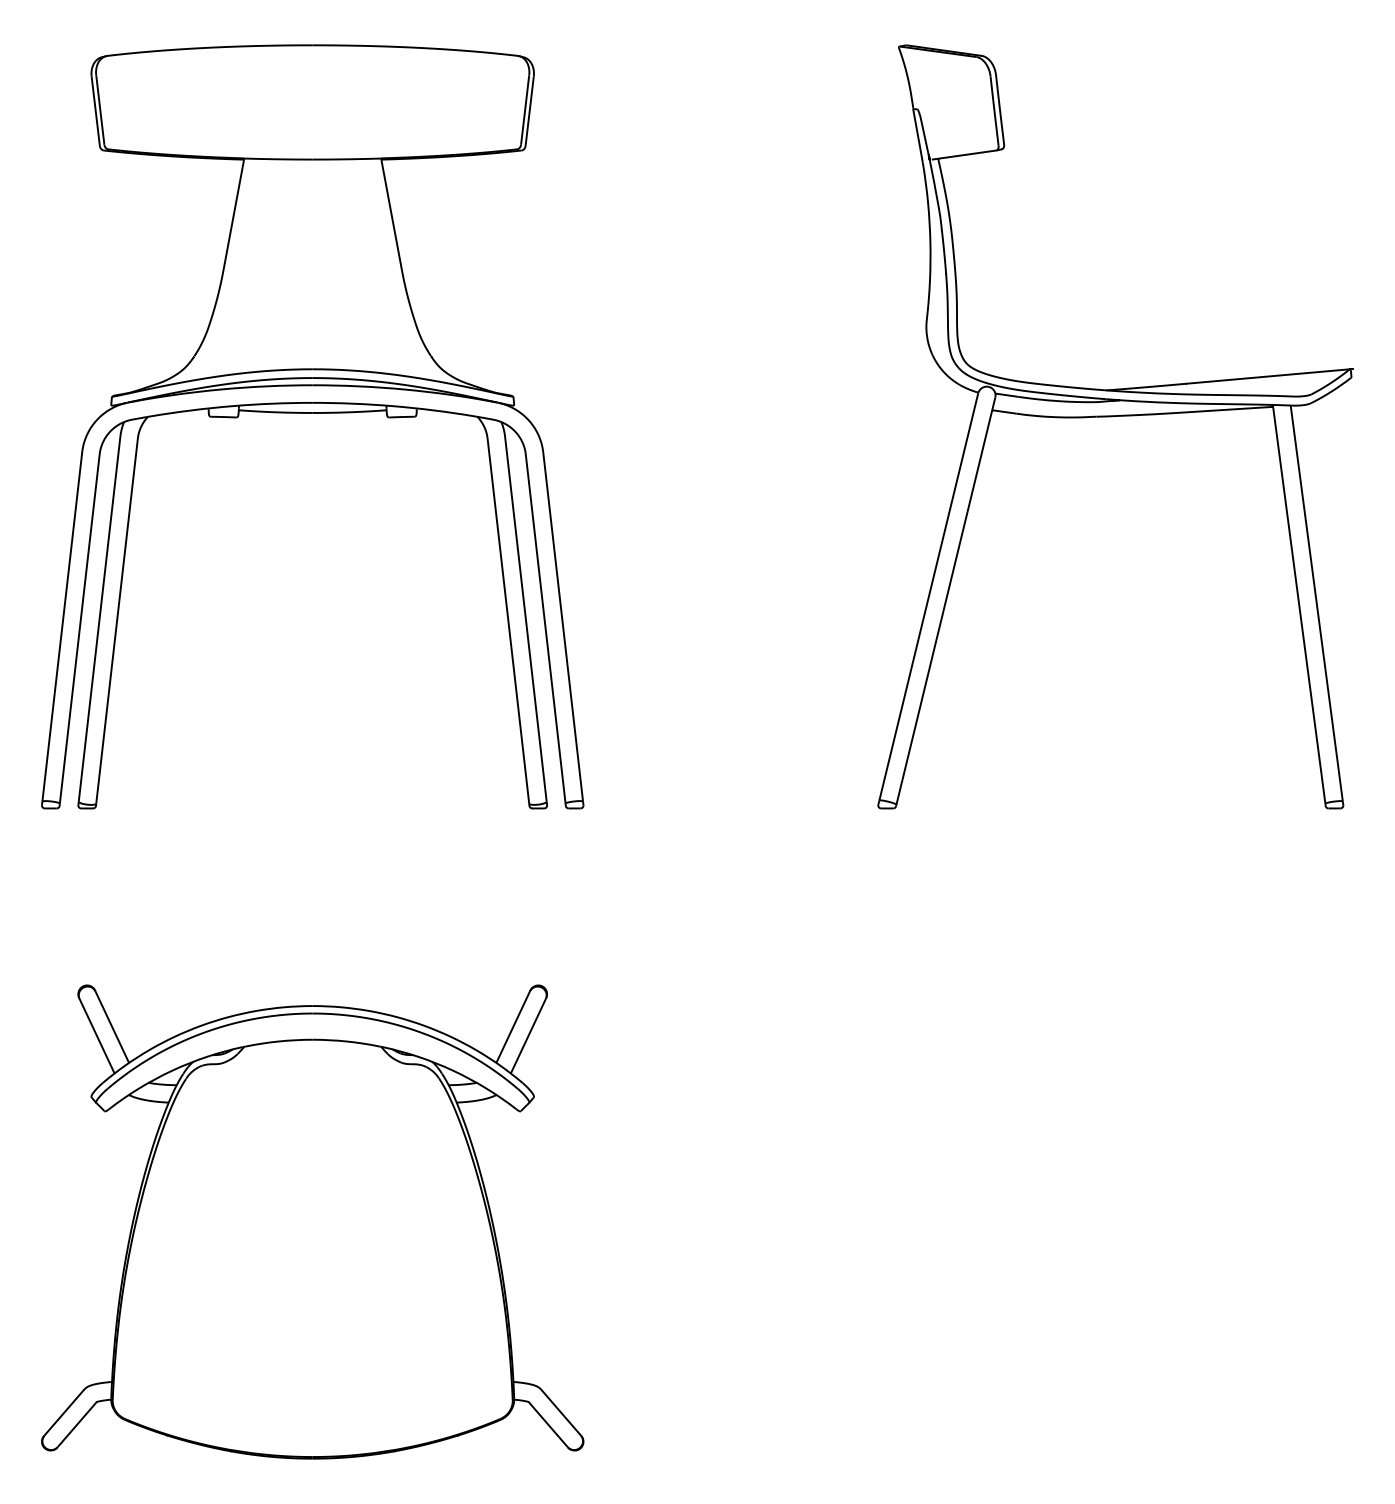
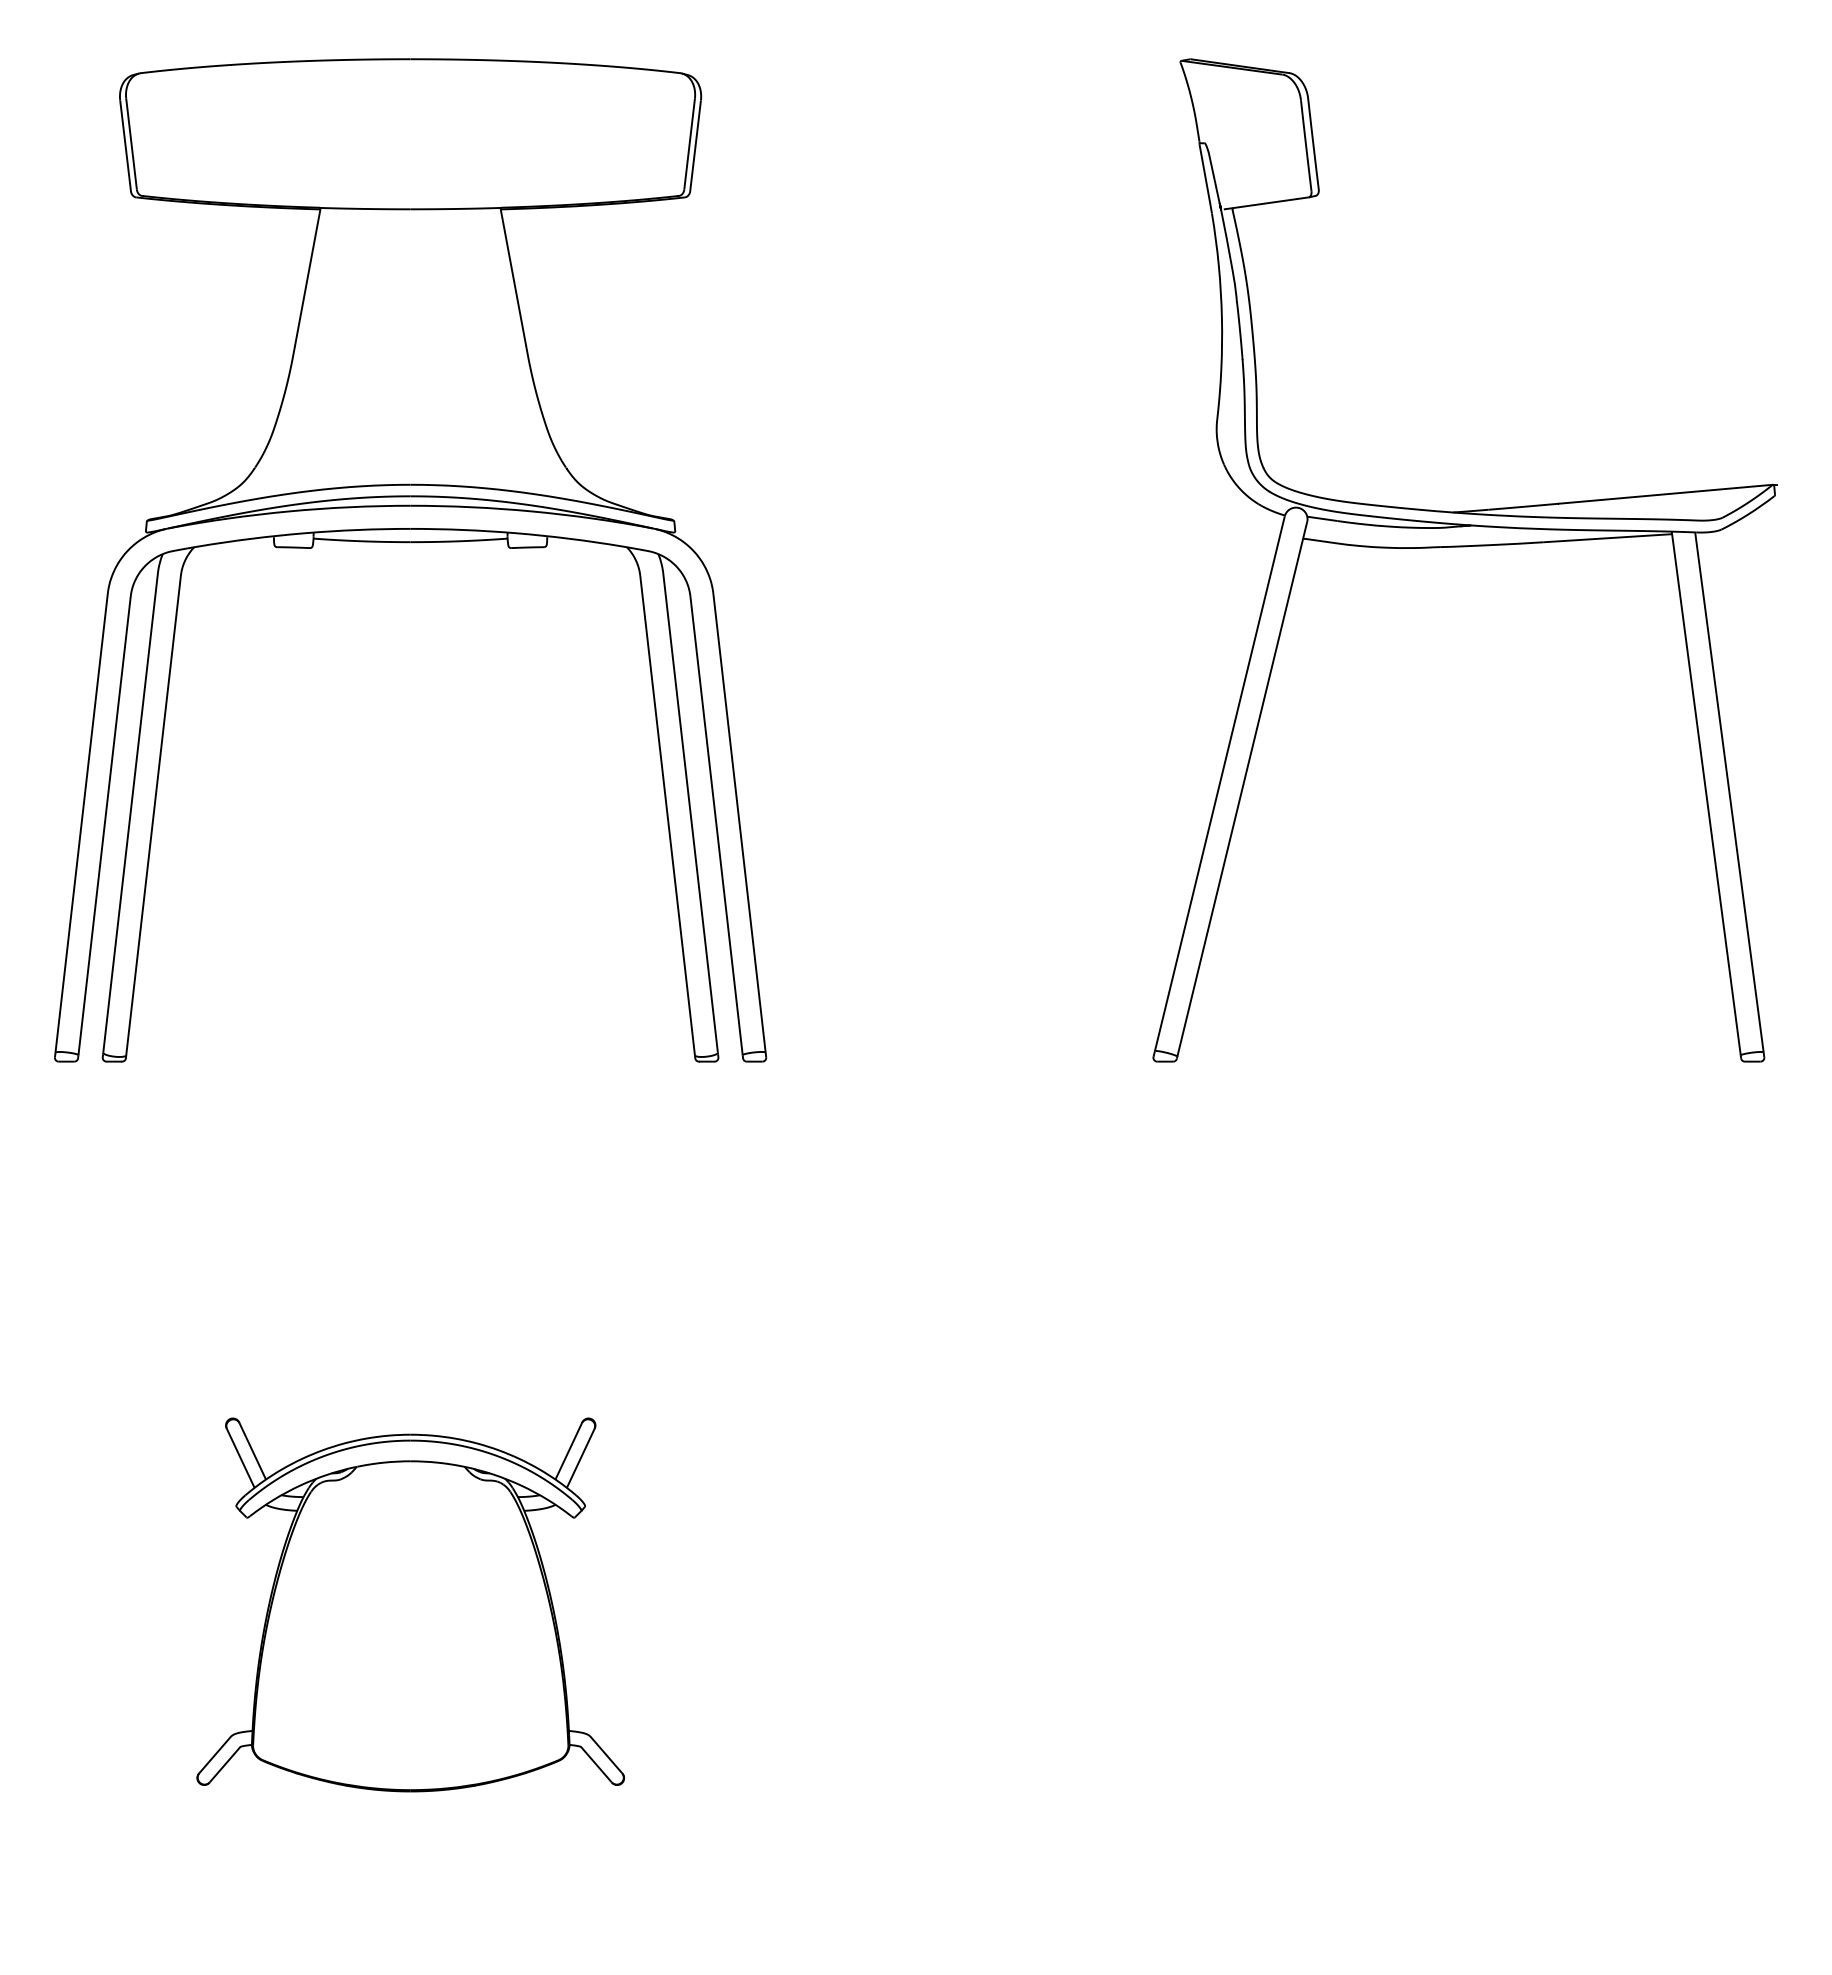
part: (312, 1221) -> (410, 1604), size x0.6

